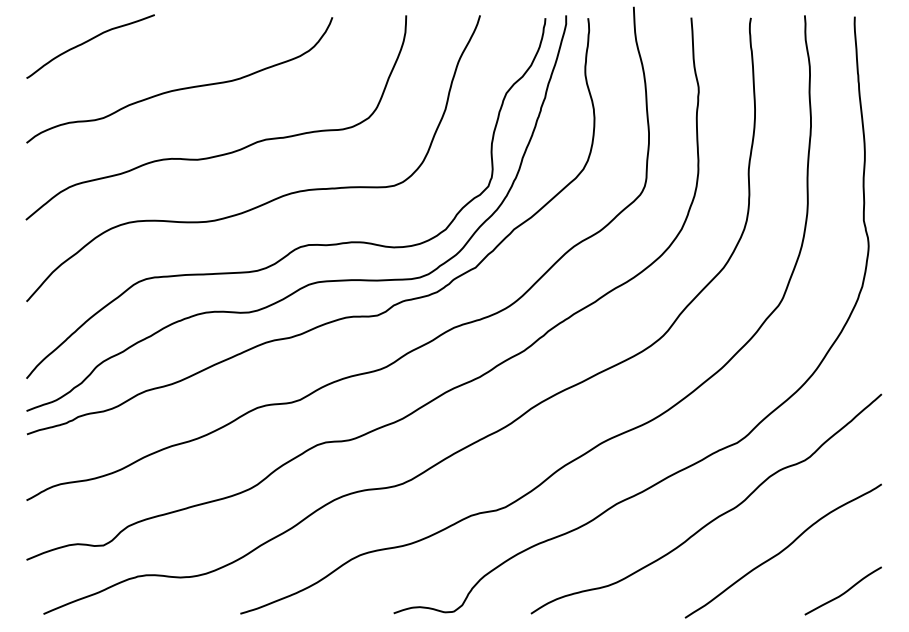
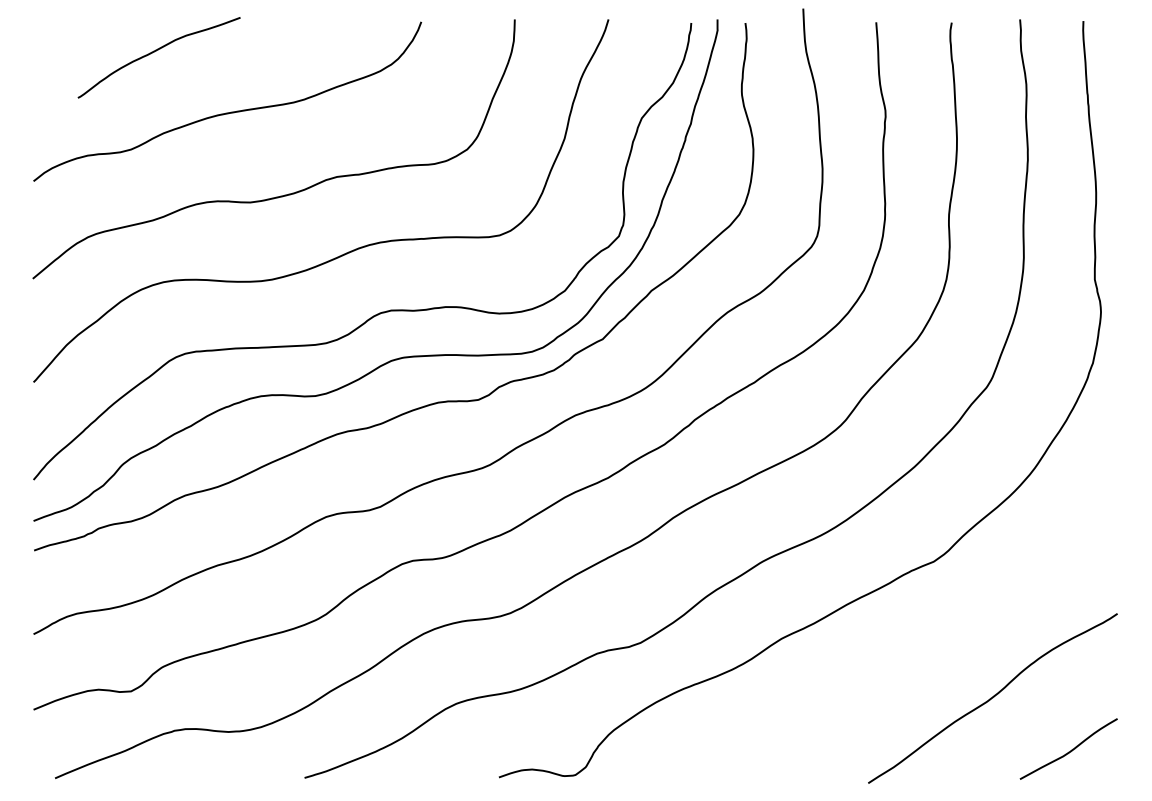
curve: (87, 42) -> (155, 52), moved
curve: (715, 517) -> (906, 655), removed

